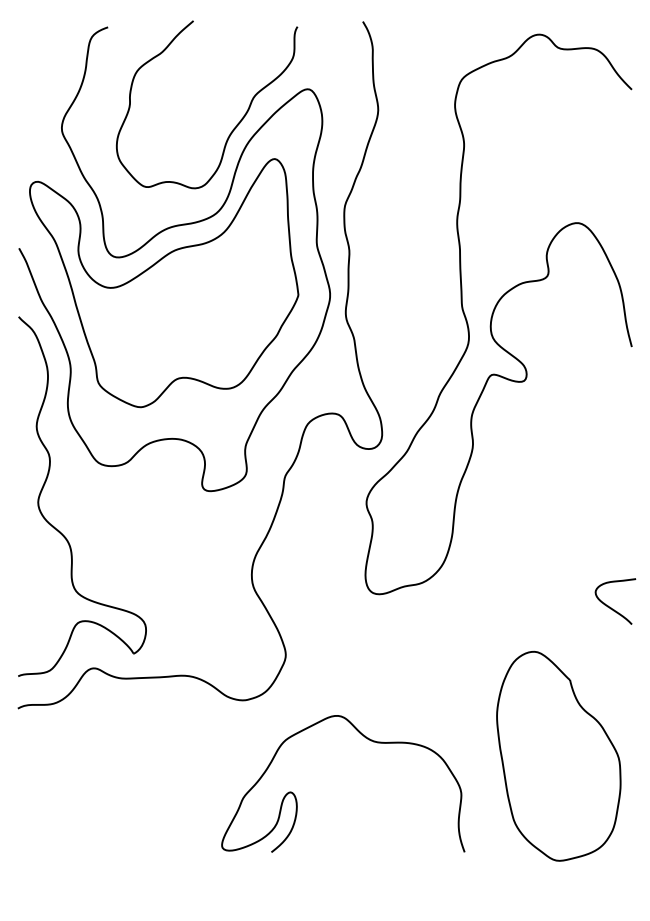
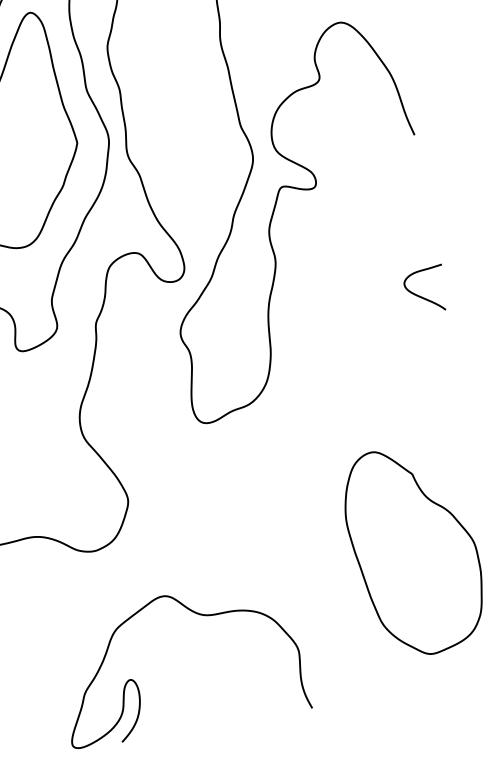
curve: (611, 607) -> (422, 296), moved
curve: (296, 797) -> (137, 683), moved

